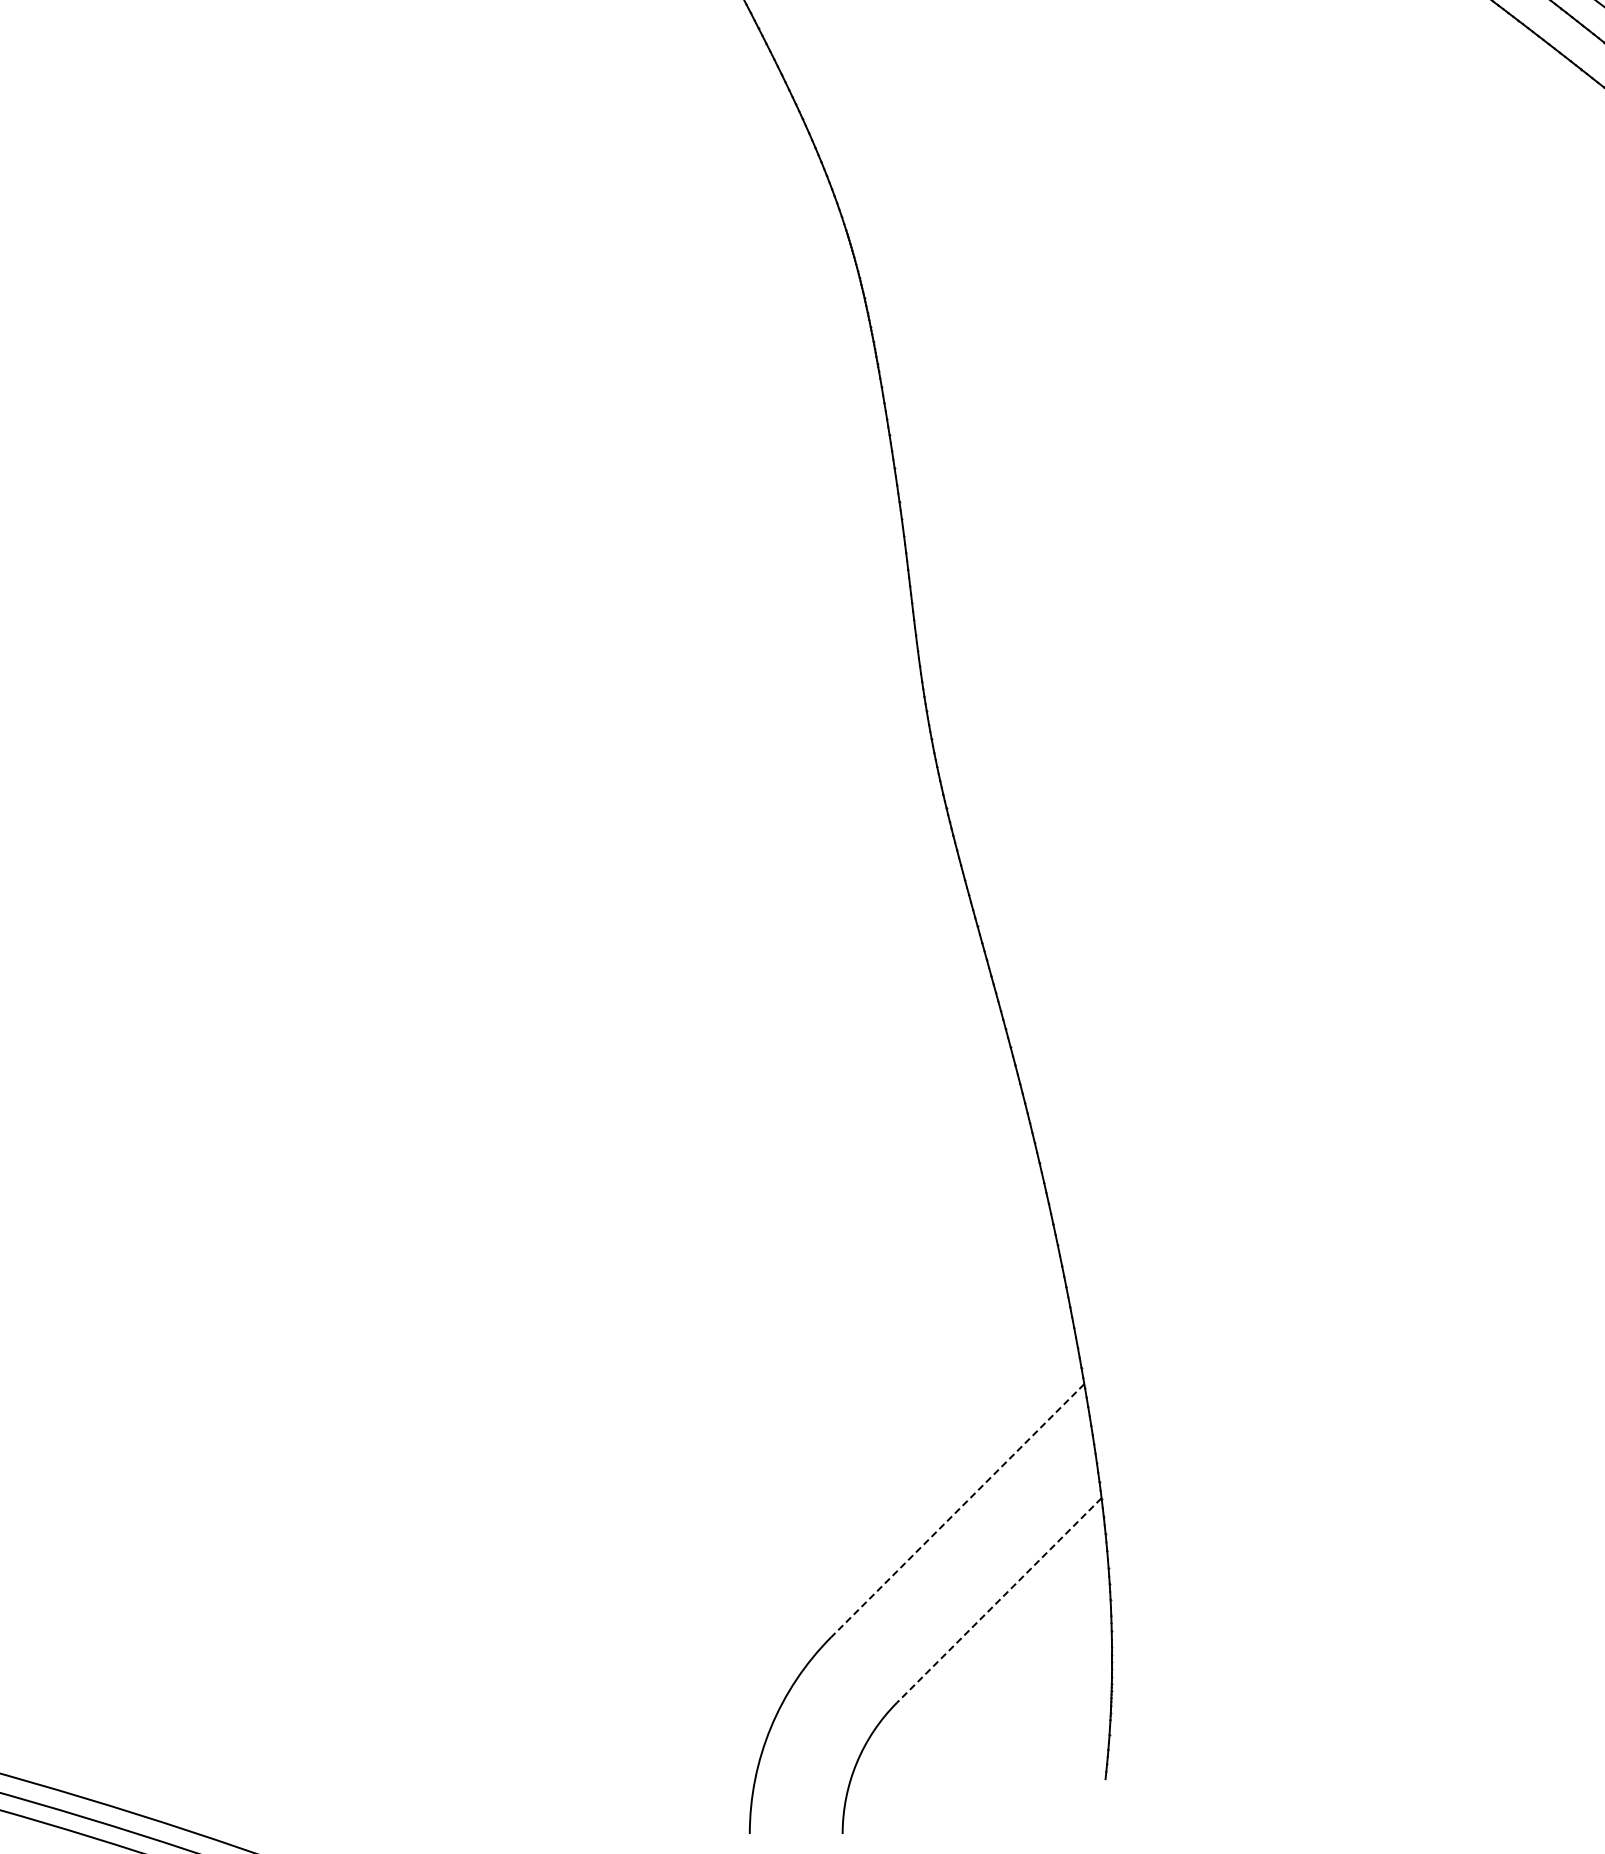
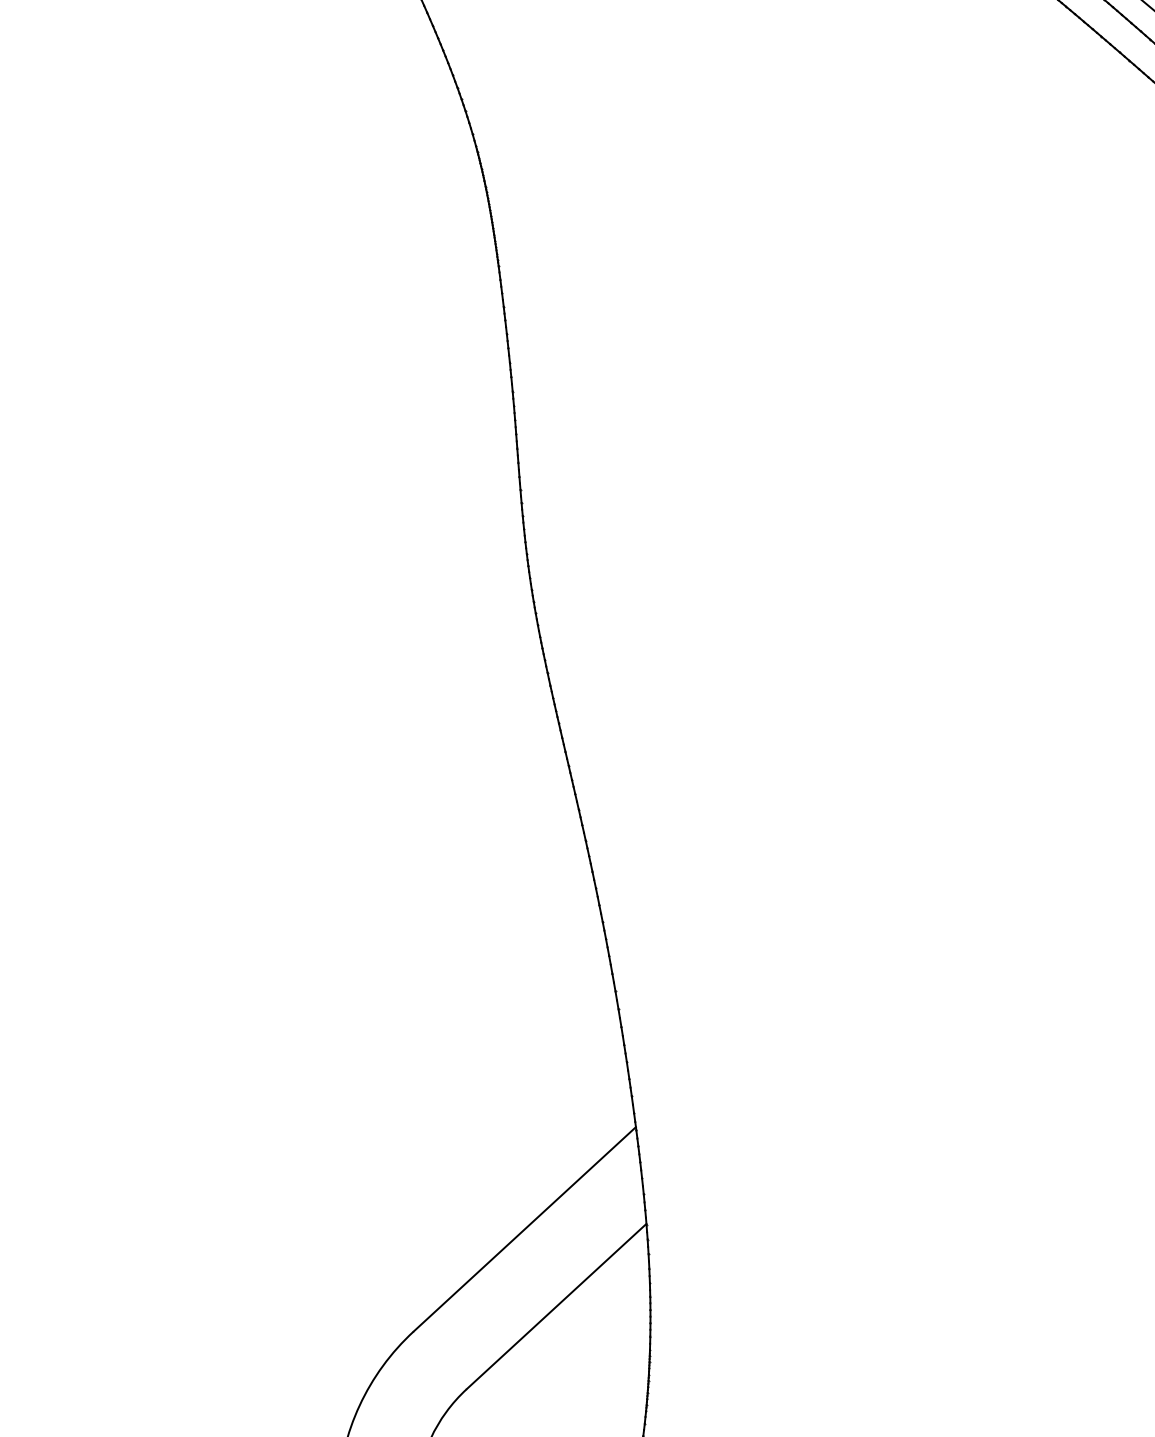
line: (957, 1510) -> (524, 1229), dashed -> solid
line: (999, 1600) -> (556, 1306), dashed -> solid

